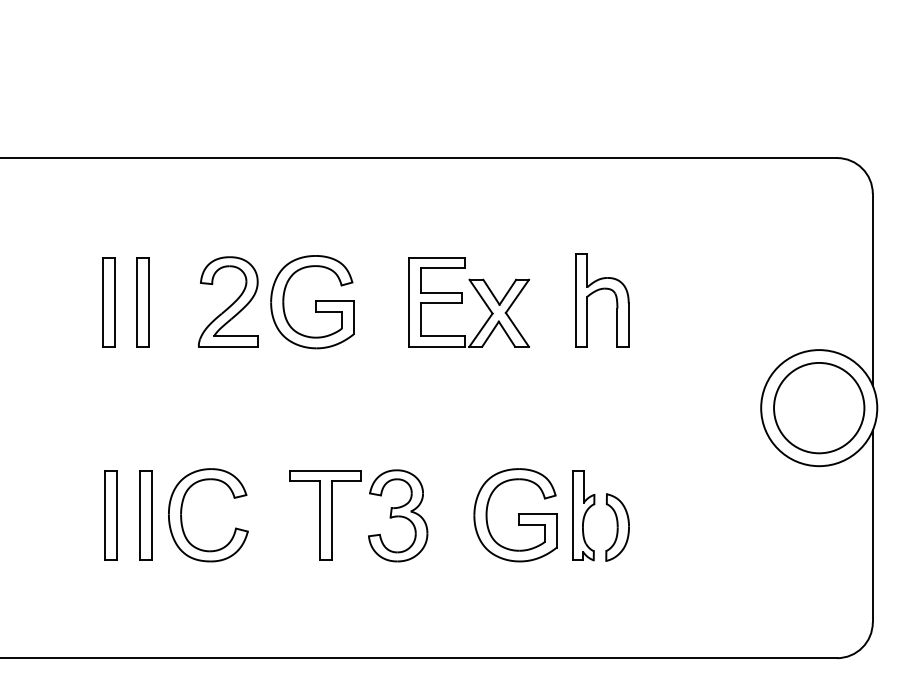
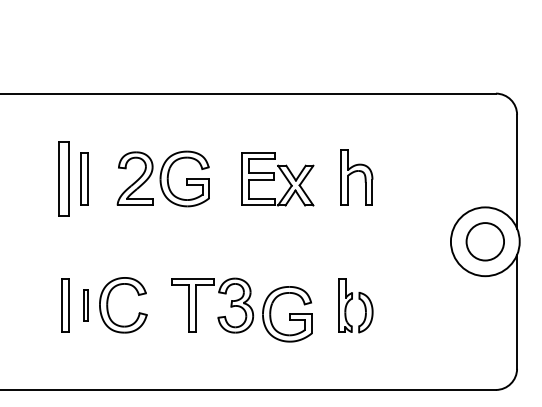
part: (109, 301) -> (64, 178), size x1.4
circle: (819, 407) -> (485, 241), size x0.7
part: (146, 515) -> (86, 305), size x0.6
part: (515, 515) -> (287, 314), moved

